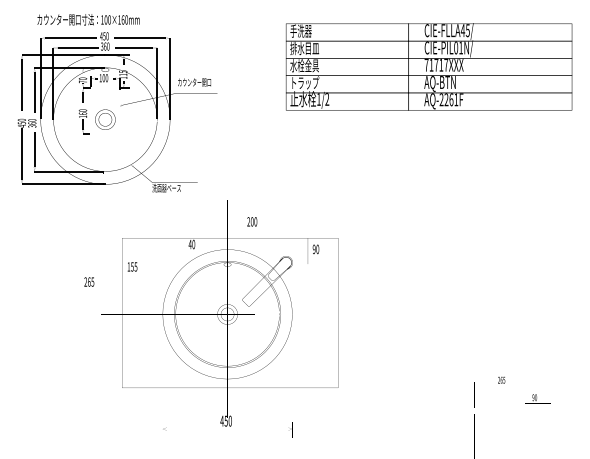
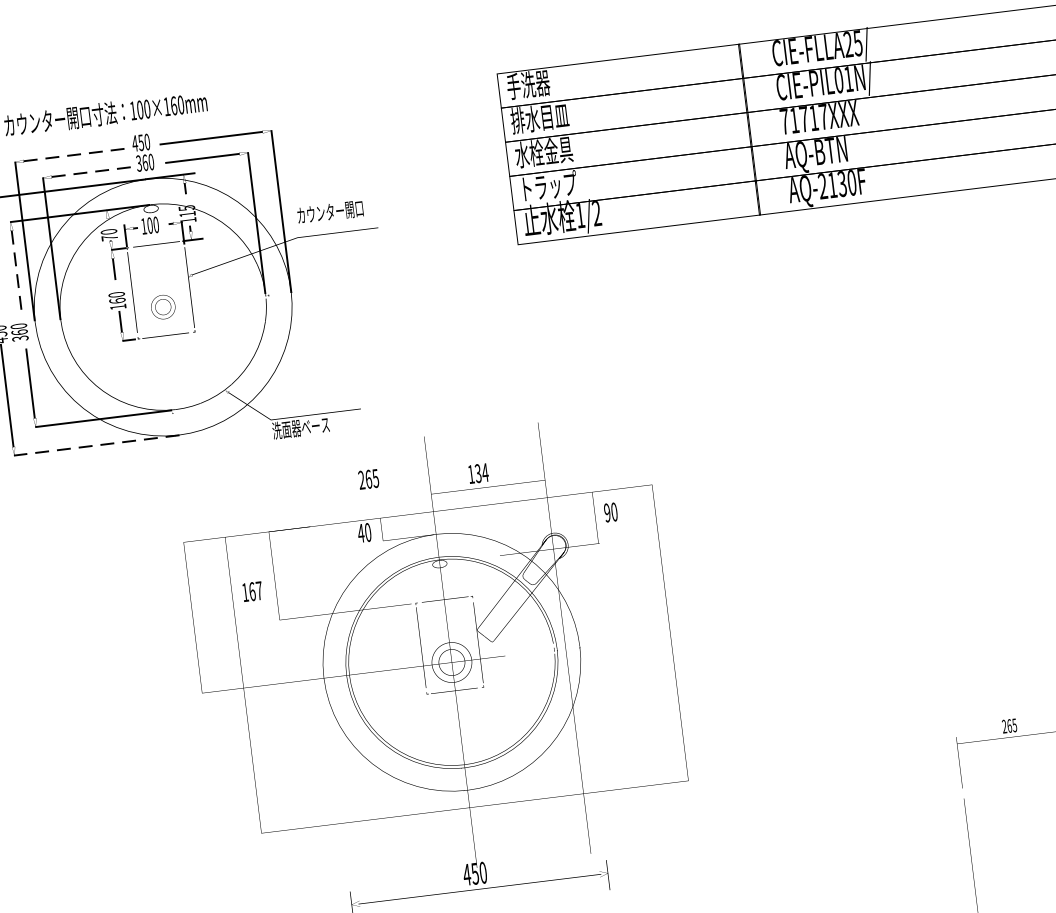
text: (462, 30) -> (847, 44), CIE-FLLA45/ -> CIE-FLLA25/
line: (71, 38) -> (76, 155), solid -> dashed
line: (78, 47) -> (92, 171), solid -> dashed
line: (34, 93) -> (16, 272), solid -> dashed
text: (451, 99) -> (842, 183), AQ-2261F -> AQ-2130F
part: (105, 119) -> (163, 306), size x0.6
line: (63, 184) -> (96, 445), solid -> dashed
text: (252, 221) -> (478, 472), 200 -> 134
text: (134, 266) -> (256, 590), 155 -> 167
text: (89, 281) -> (368, 478), moved

